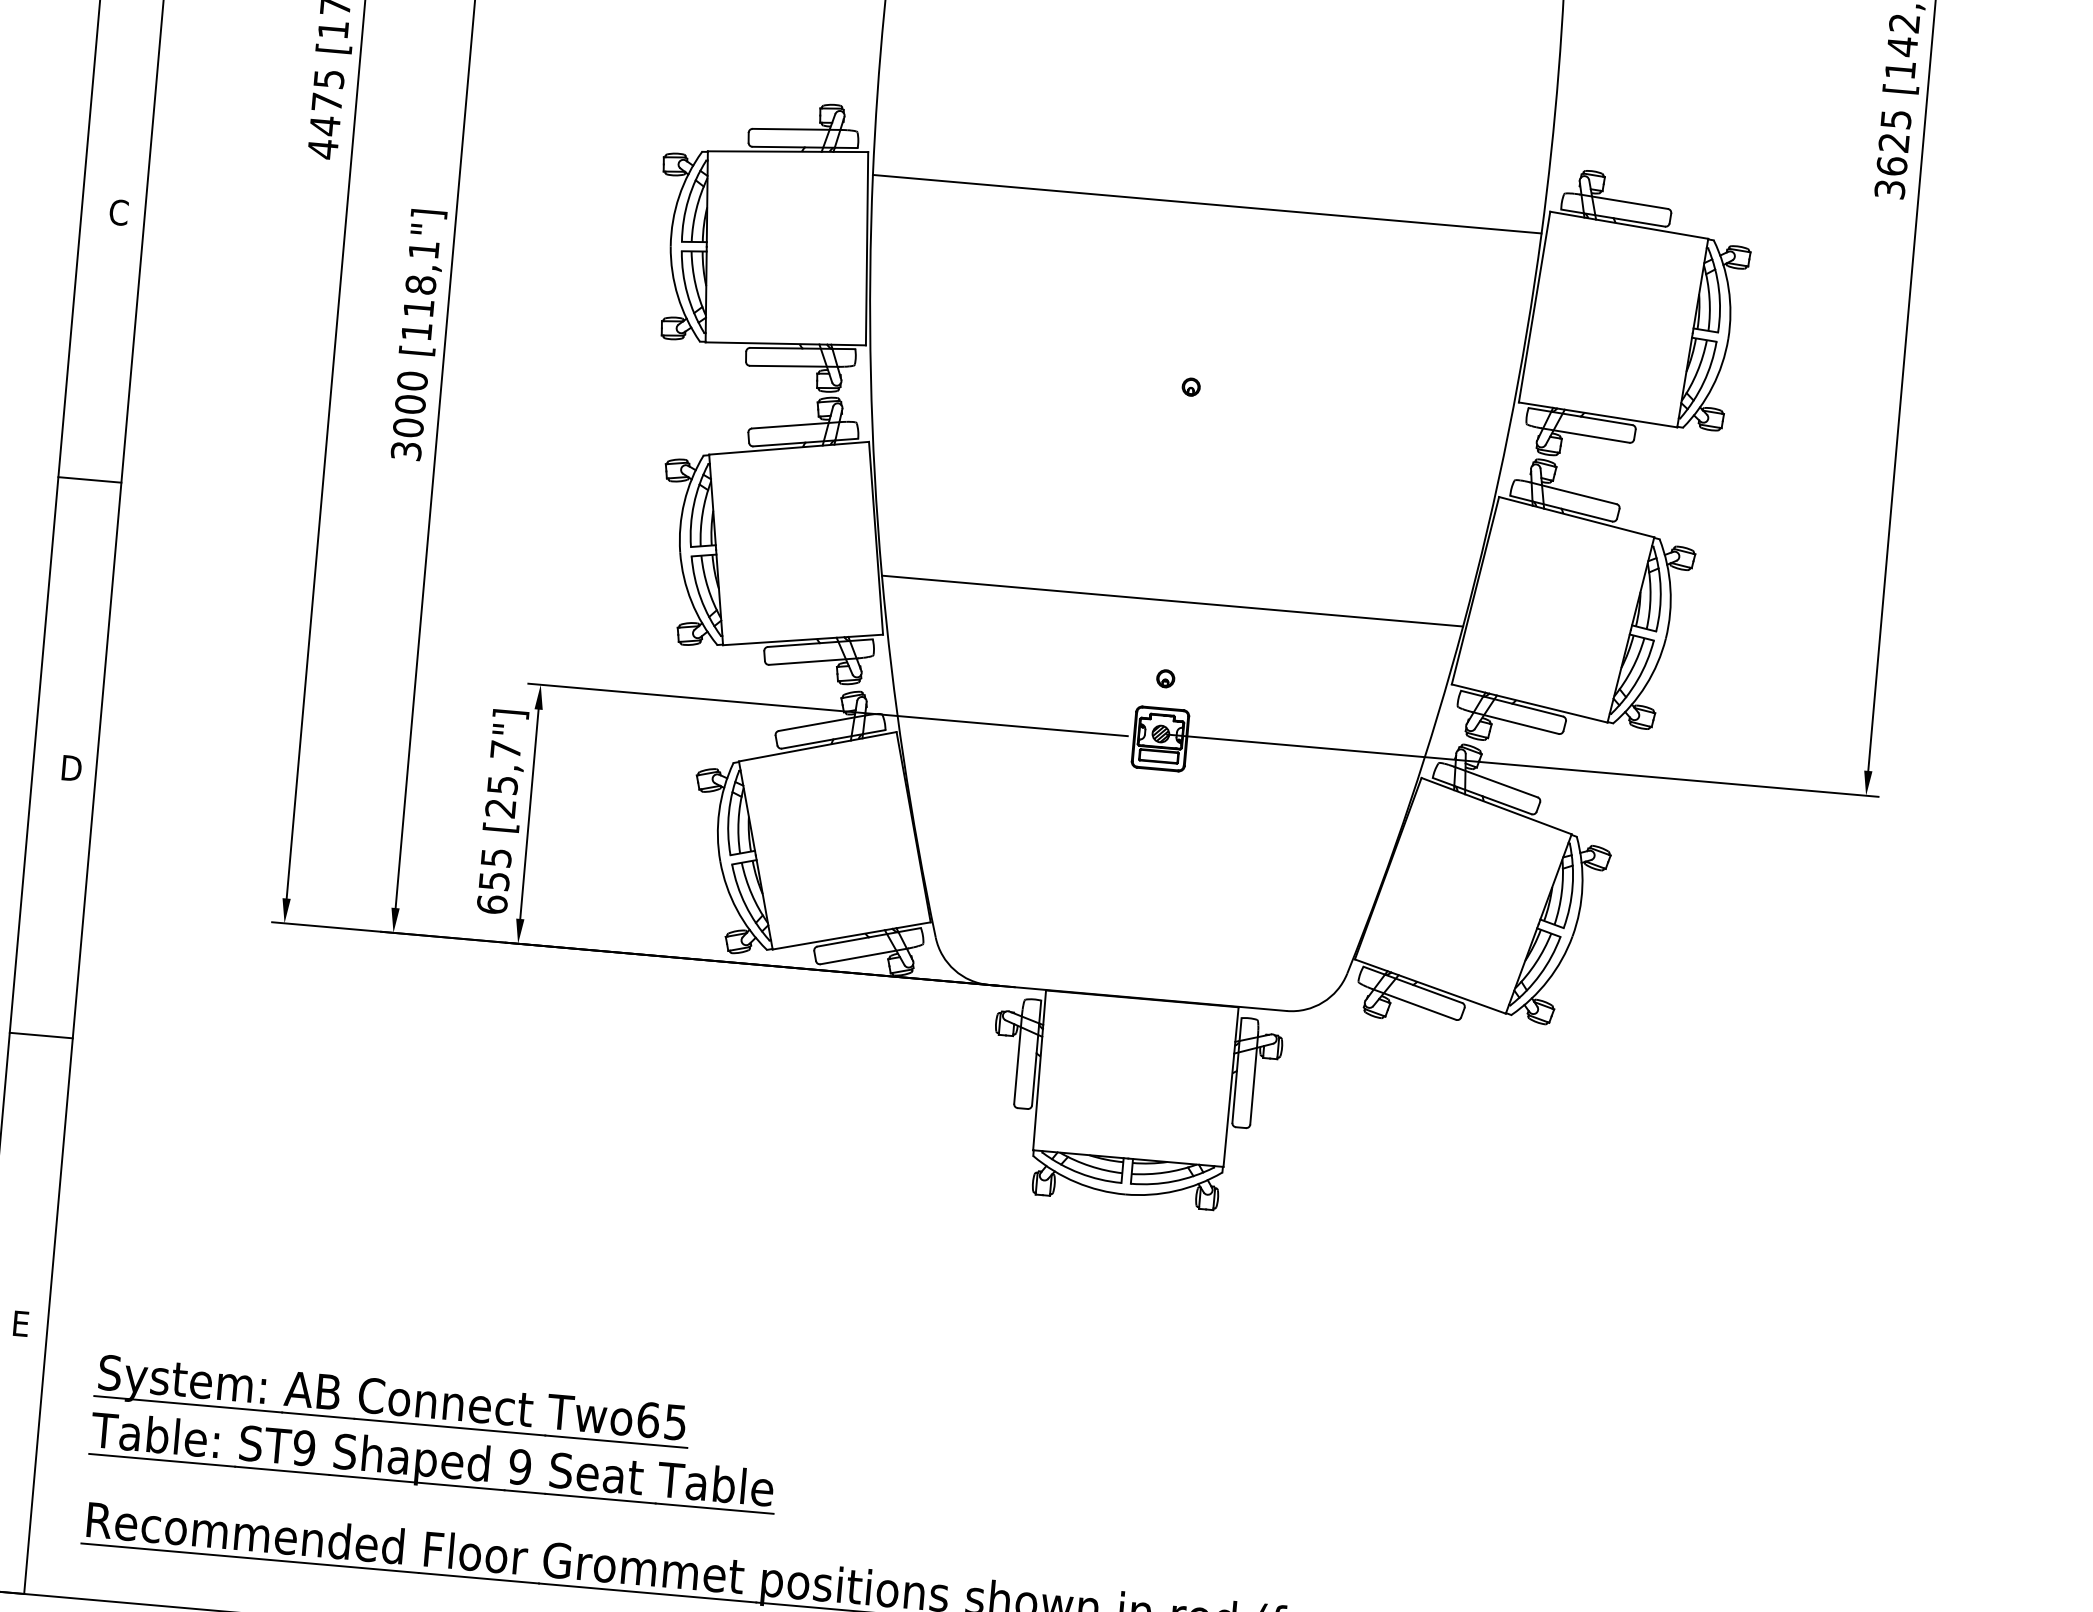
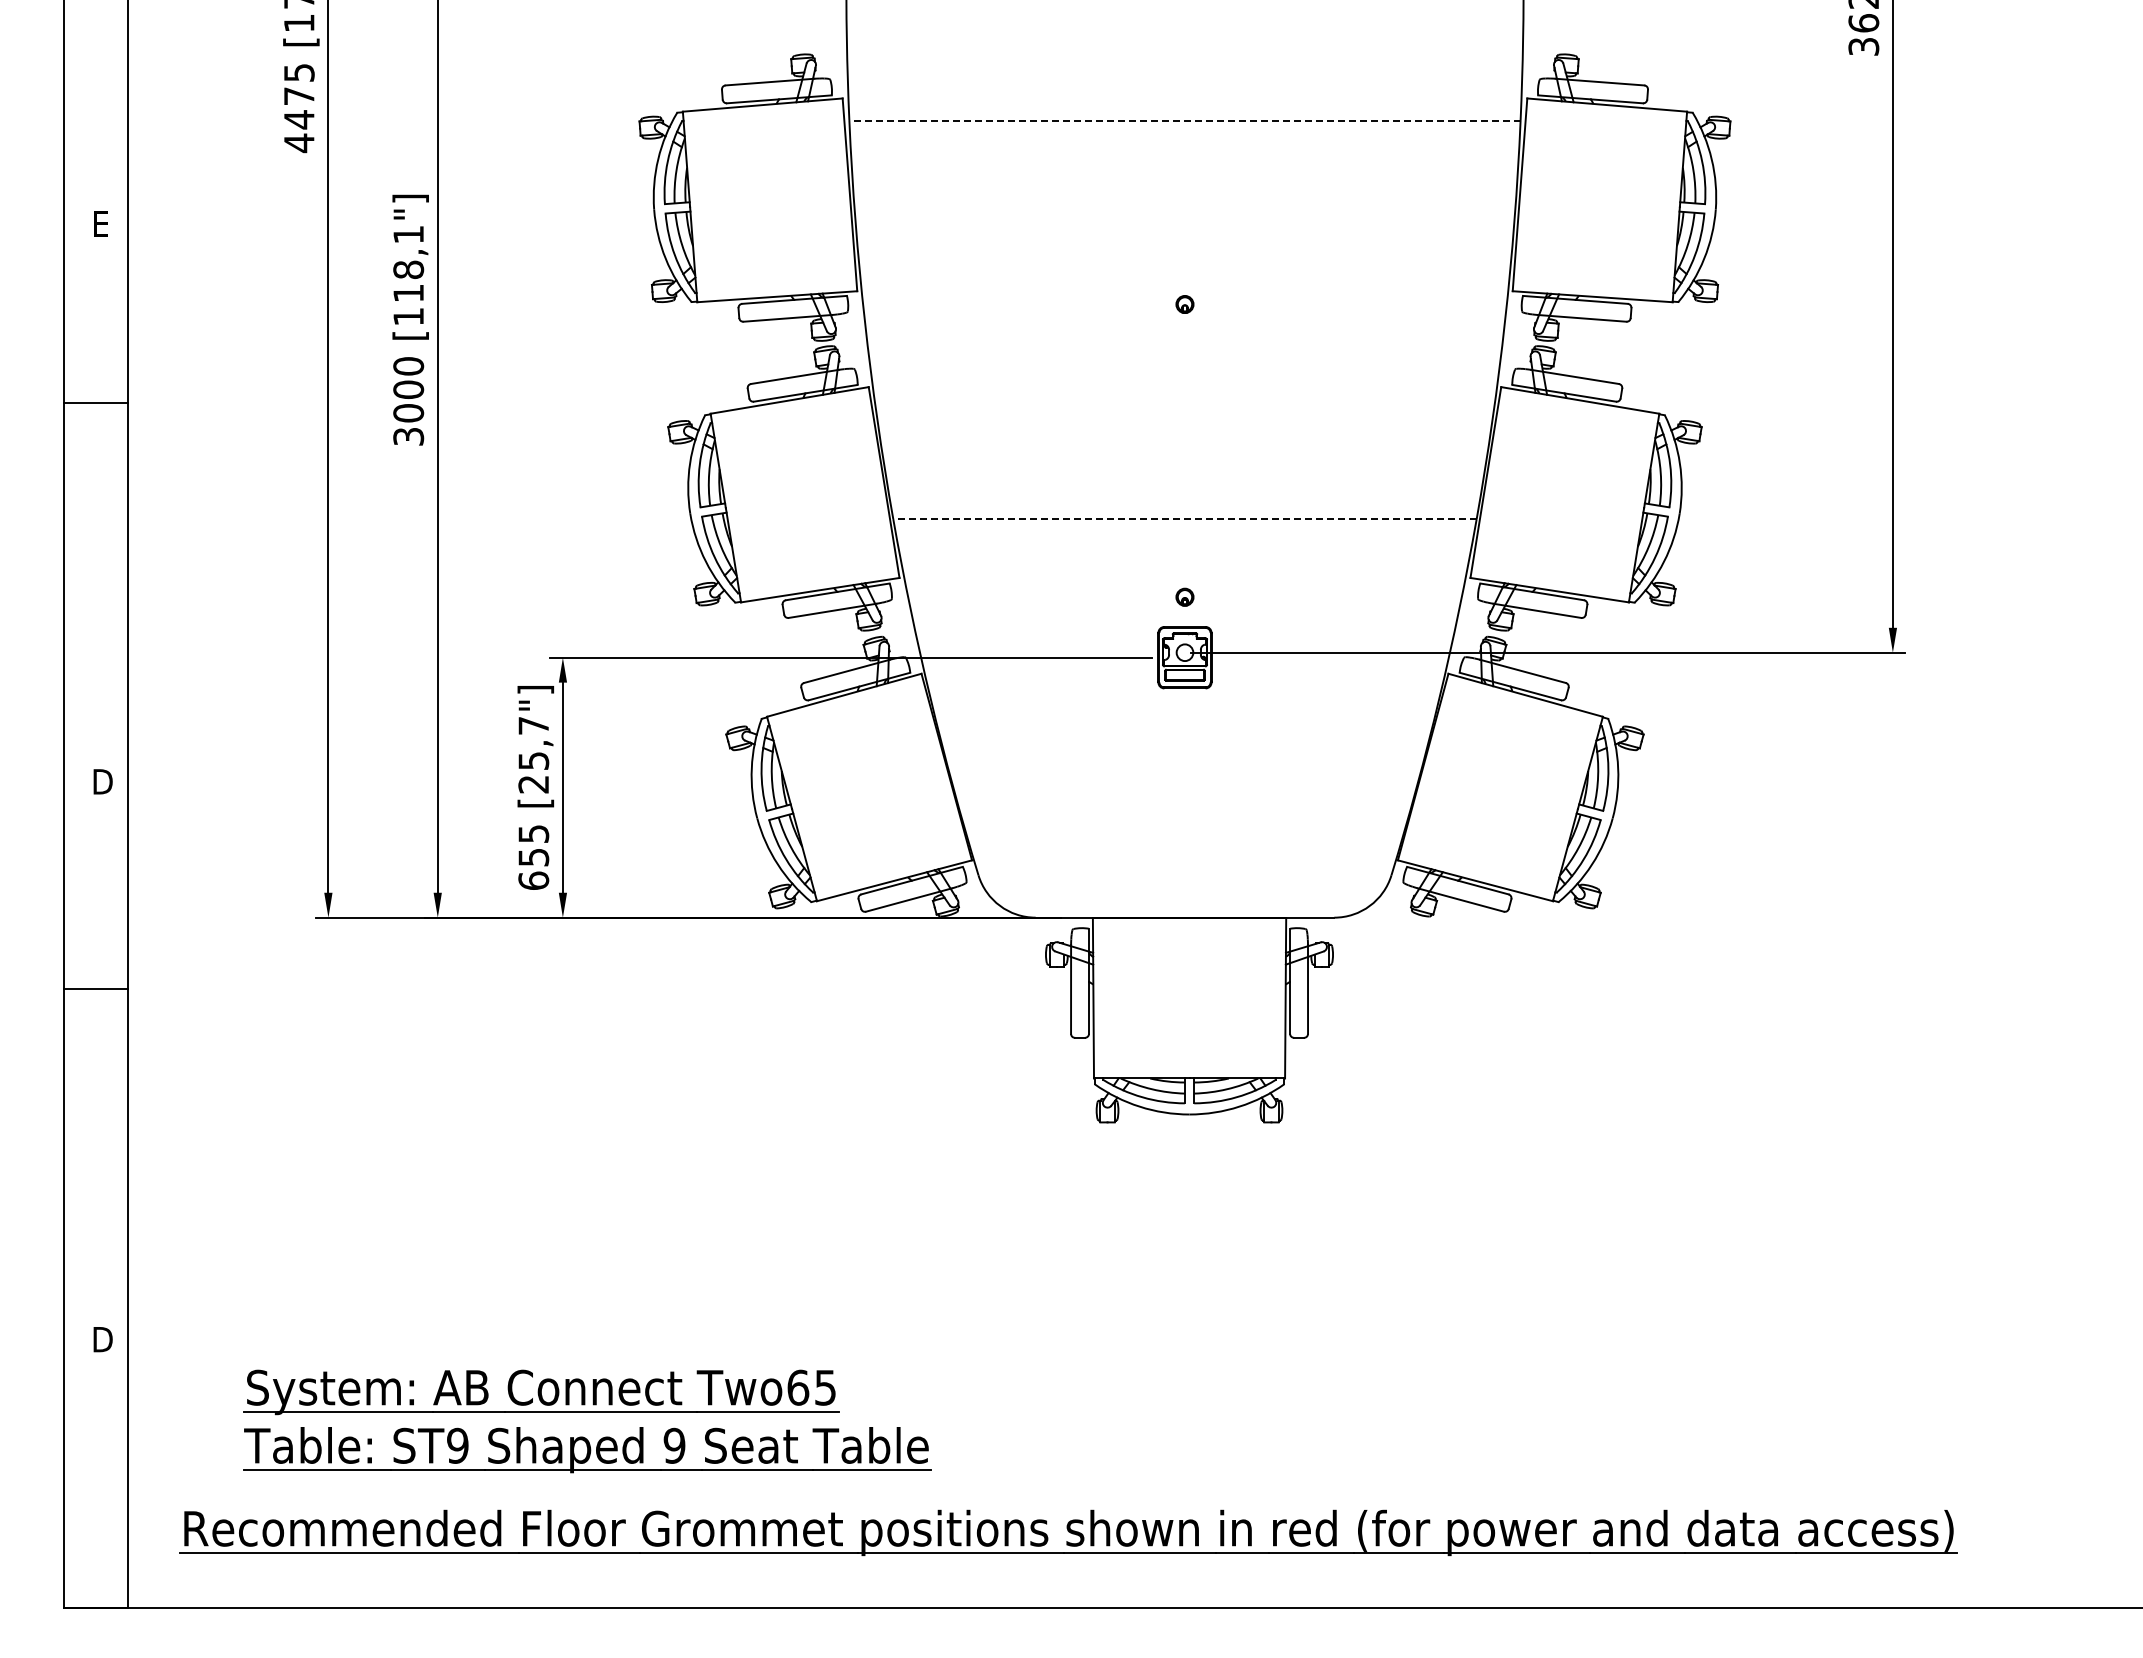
line: (1206, 203) -> (1184, 120), solid -> dashed
text: (118, 213) -> (101, 224), C -> E
line: (89, 479) -> (95, 402), moved
line: (1172, 601) -> (1184, 519), solid -> dashed
hatch: (1160, 733) -> (1184, 652), removed
line: (40, 1035) -> (95, 988), moved
text: (22, 1323) -> (102, 1339), E -> D
part: (436, 1426) -> (587, 1412), moved

